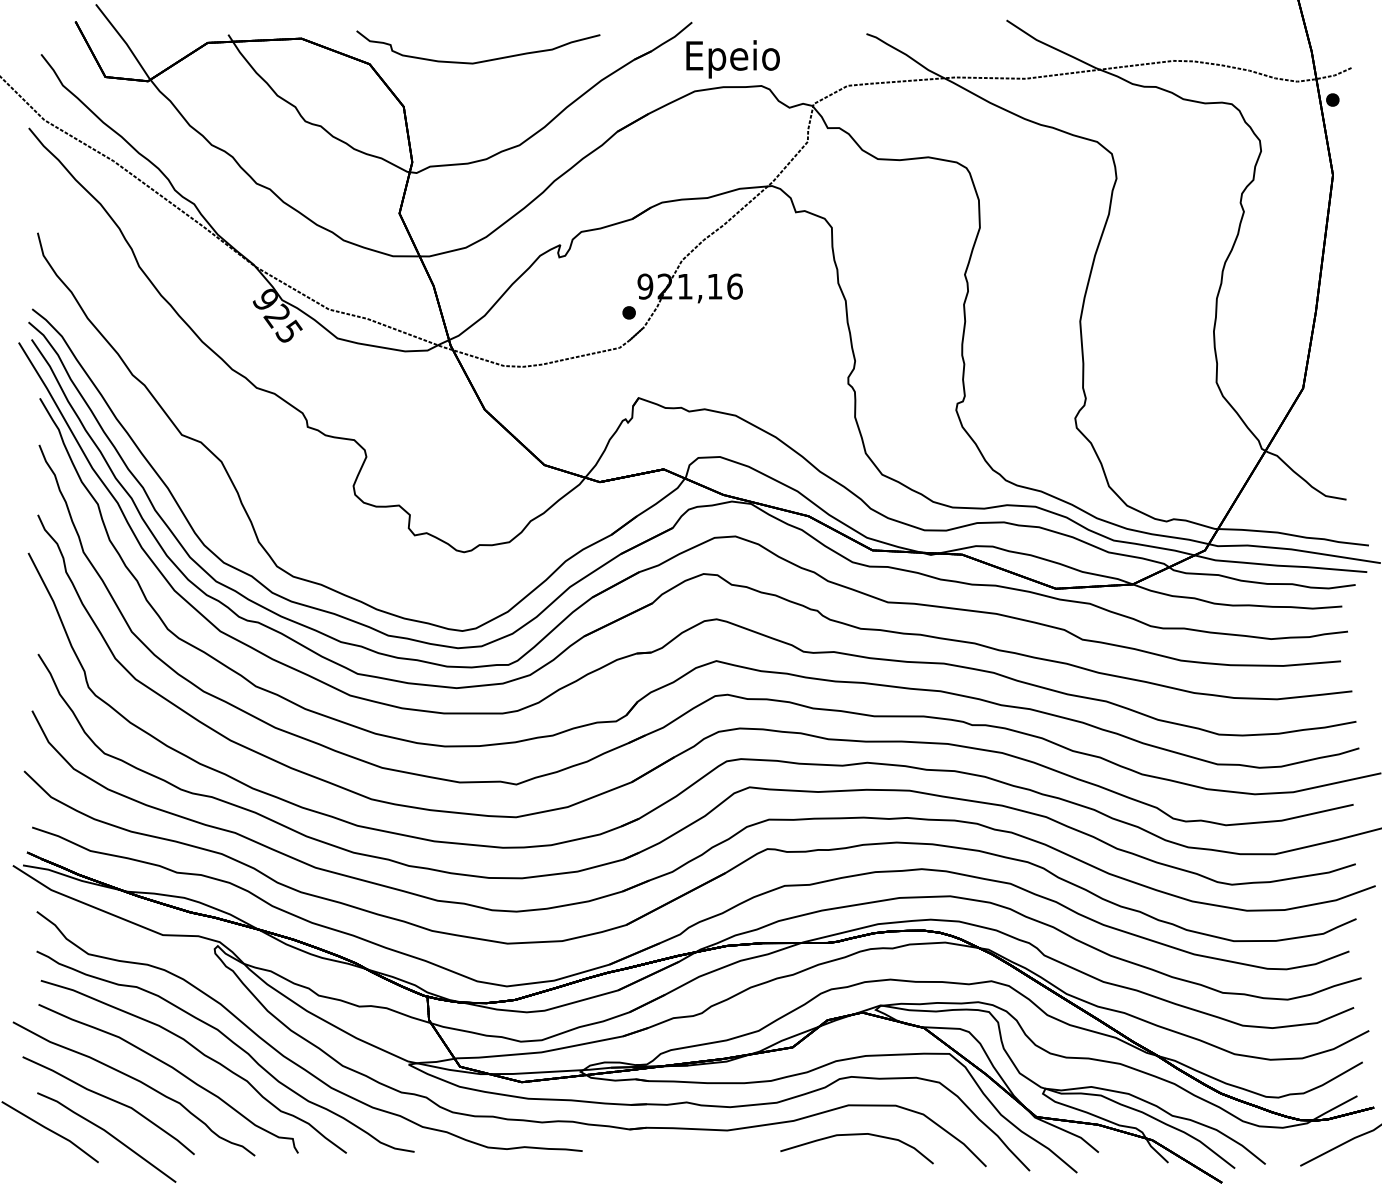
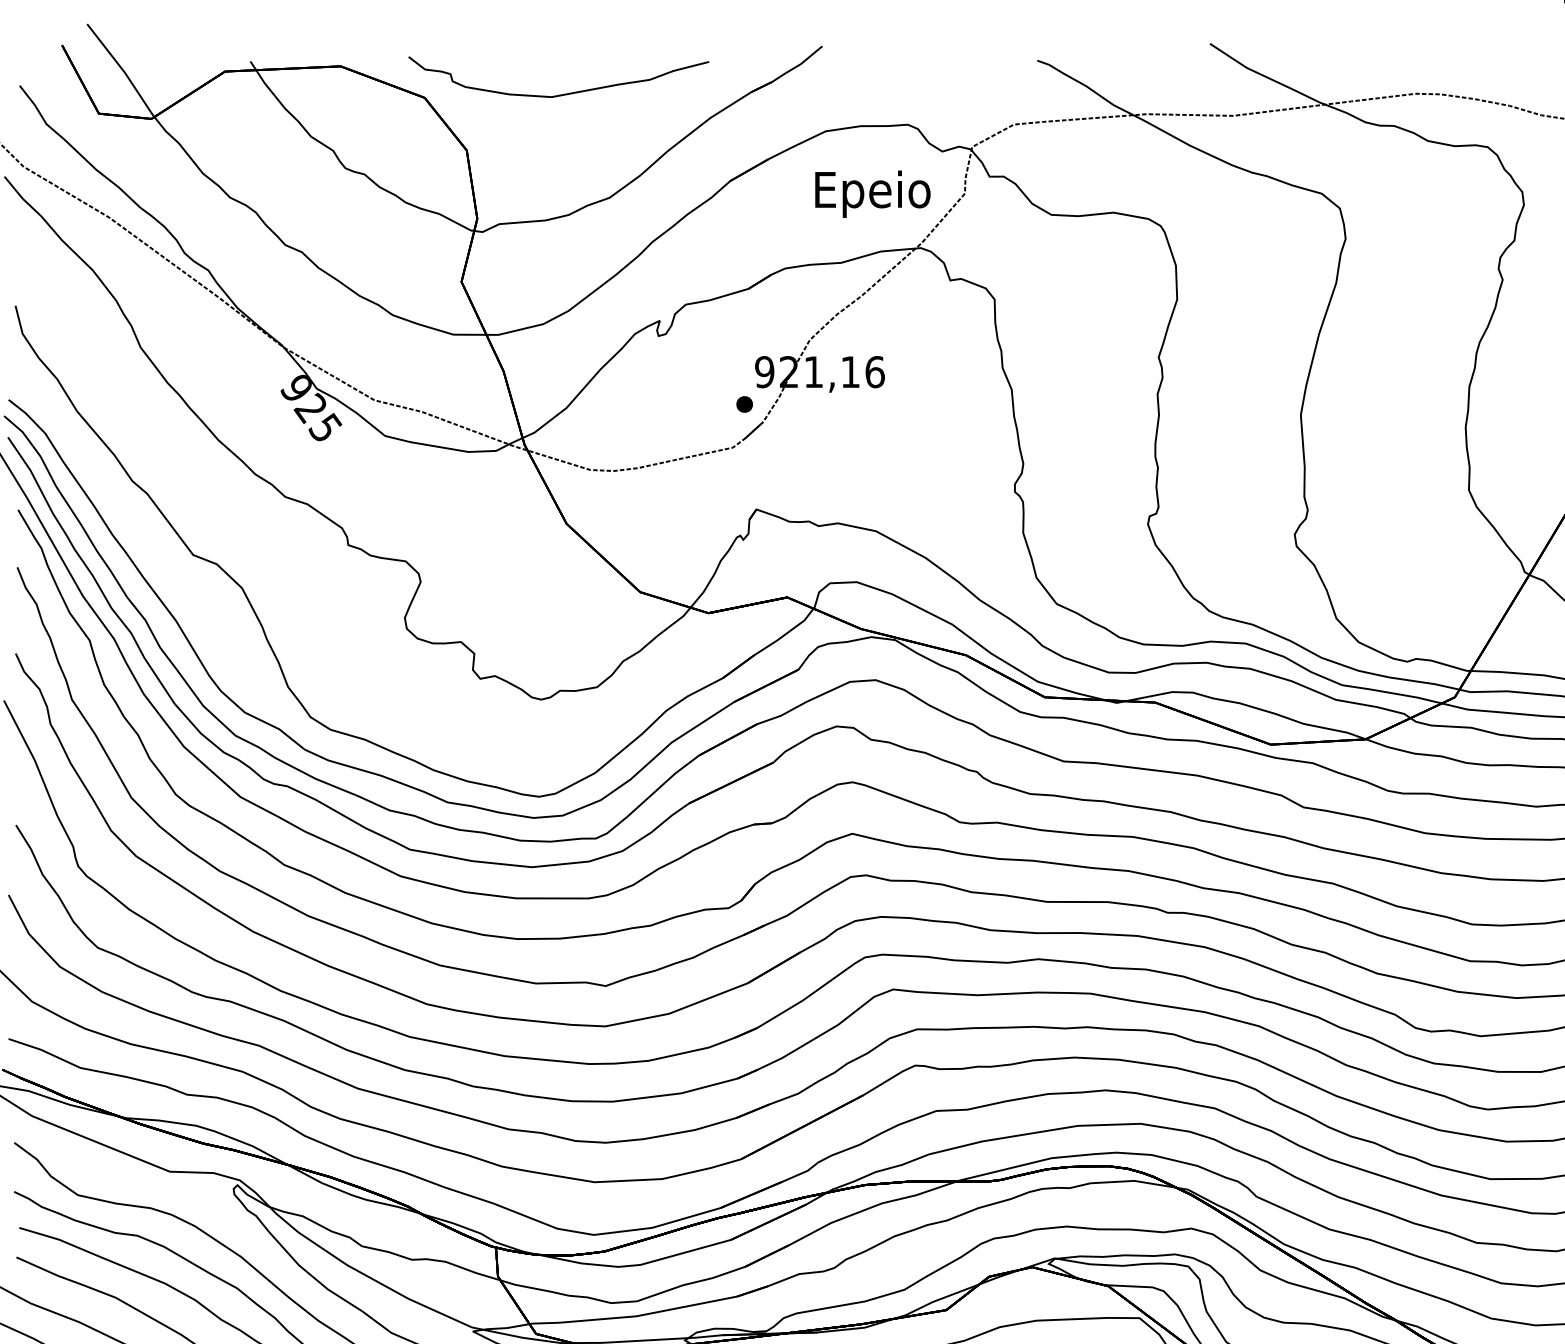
text: (732, 59) -> (872, 194), moved

